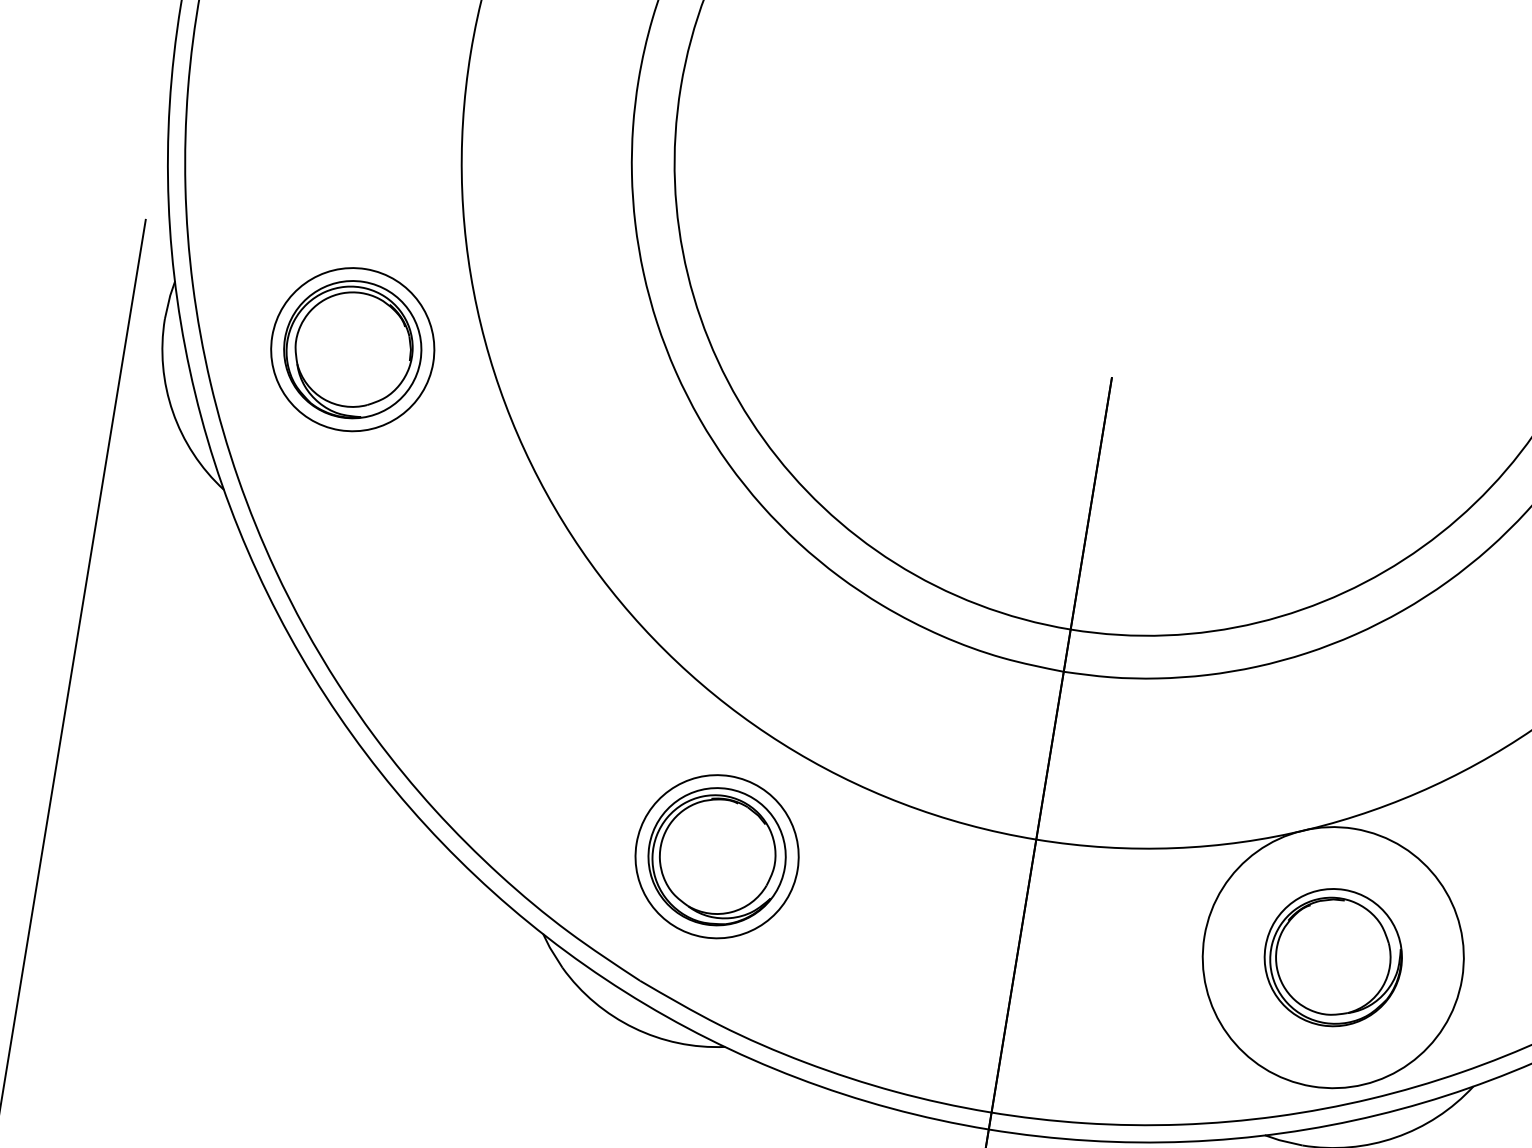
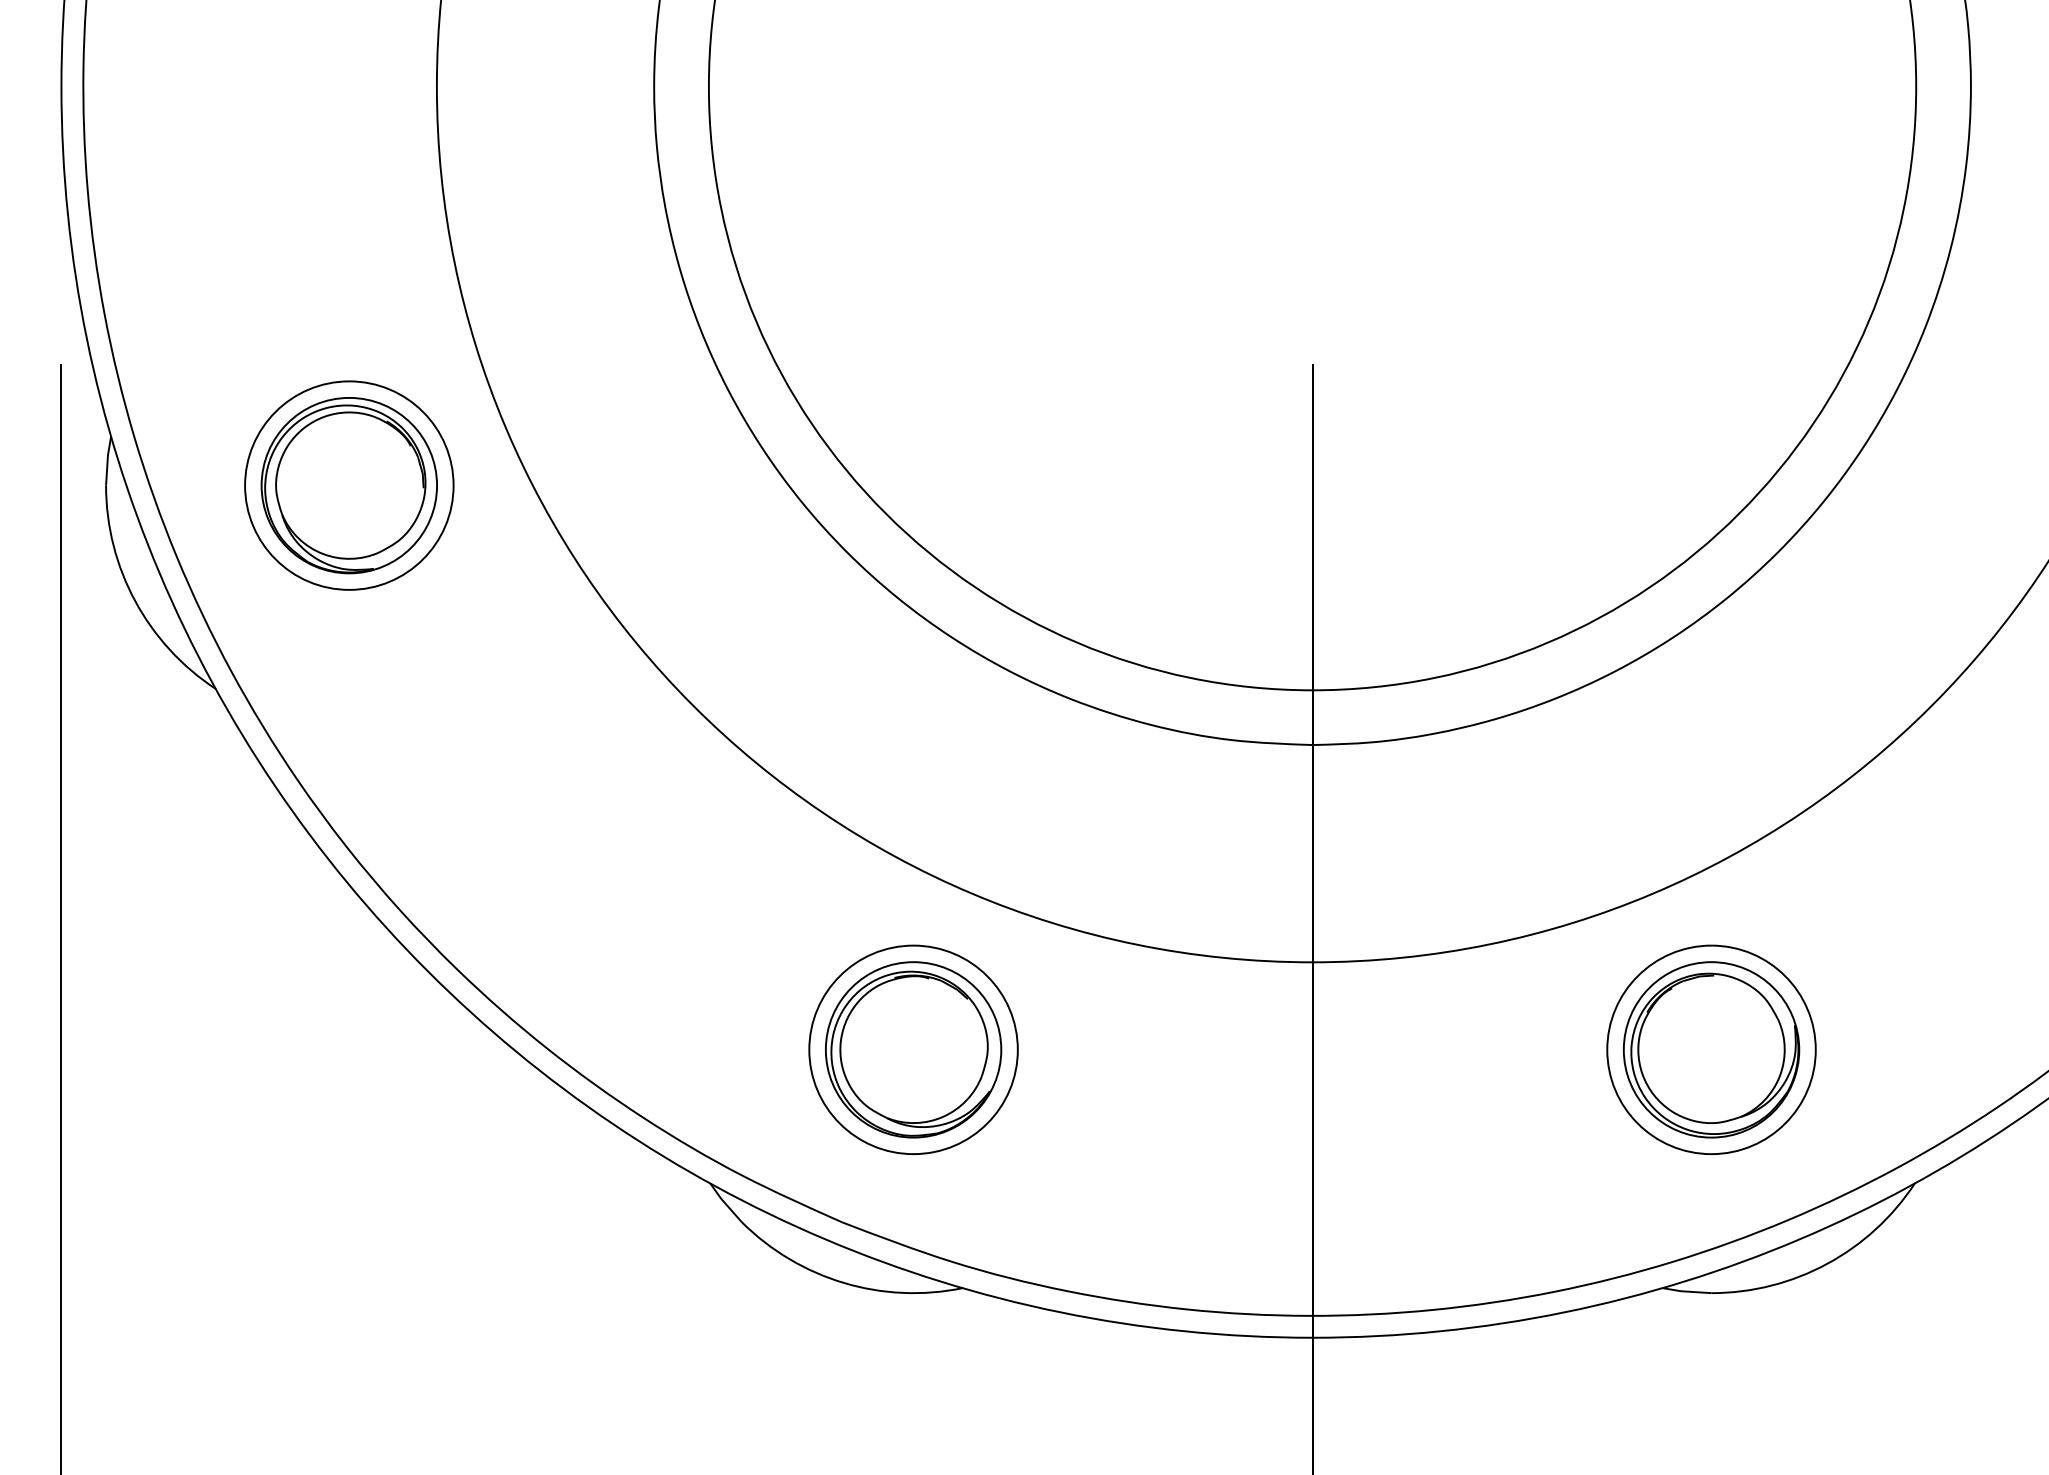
circle: (1333, 957) -> (1711, 1049), size x0.62

